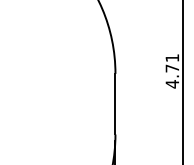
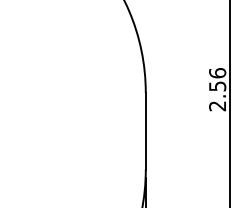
text: (172, 71) -> (217, 89), 4.71 -> 2.56

